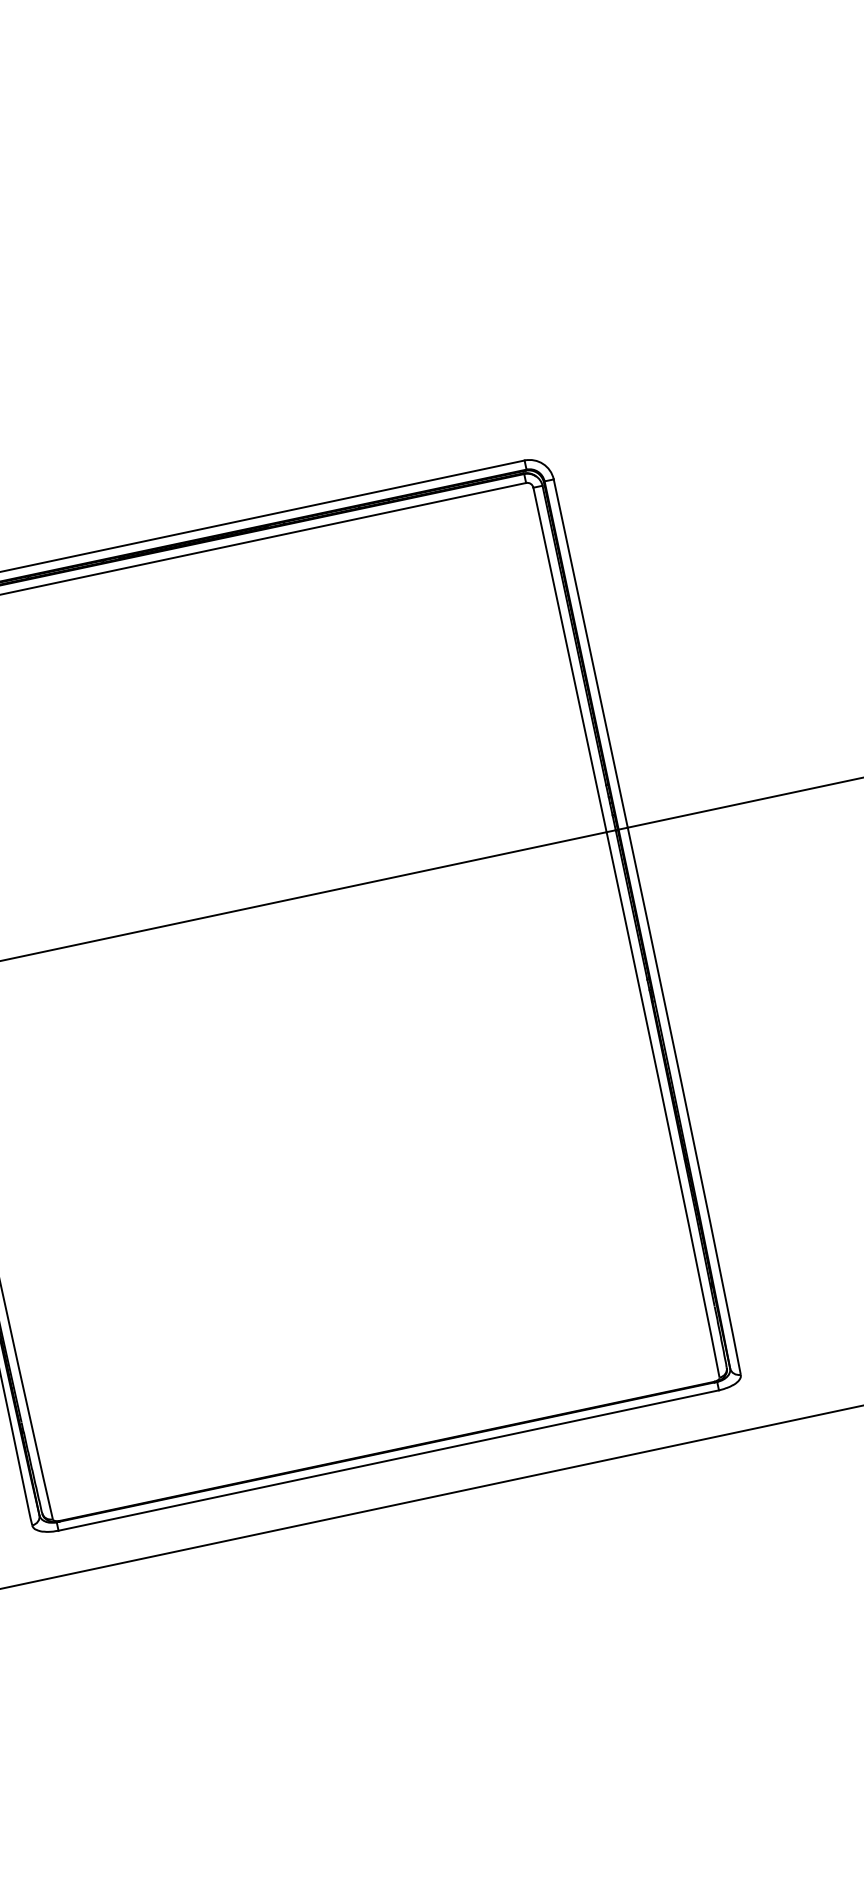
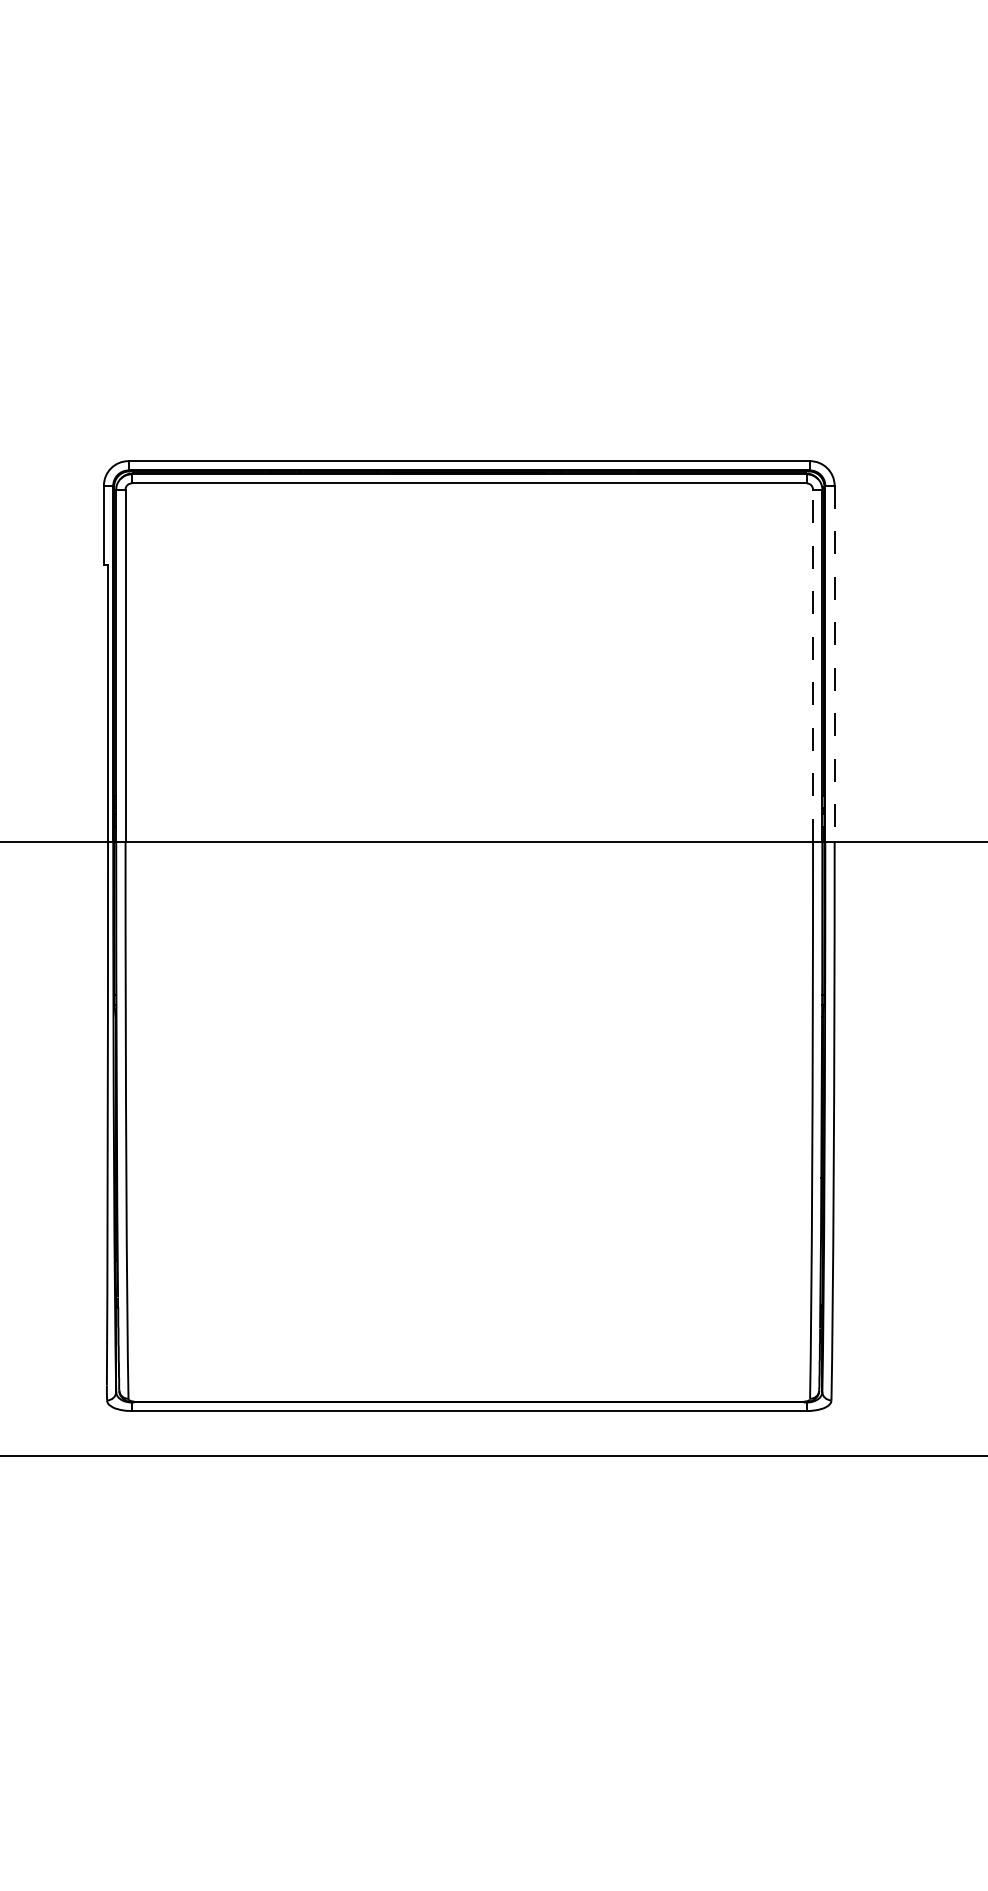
line: (590, 654) -> (834, 664), solid -> dashed
line: (570, 659) -> (813, 665), solid -> dashed

